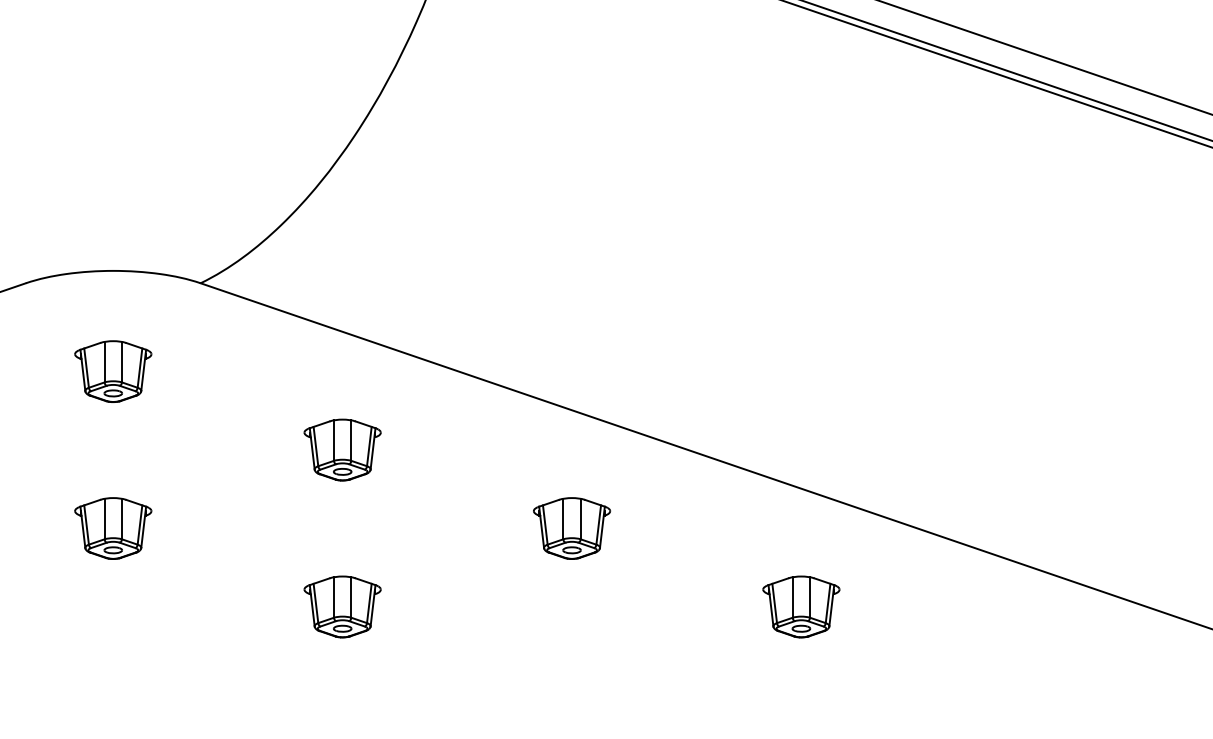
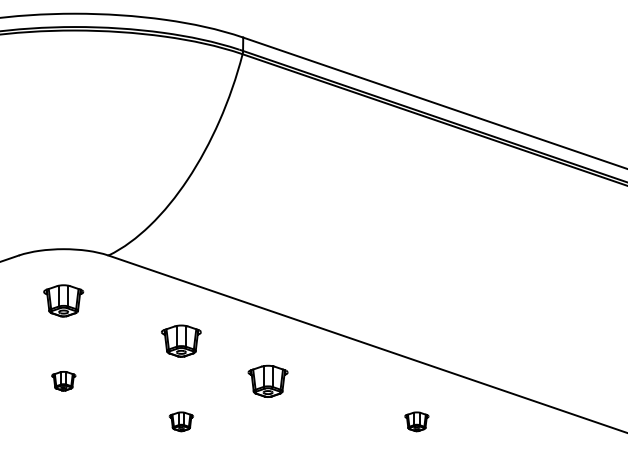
part: (112, 526) -> (63, 380), size x0.6
part: (570, 526) -> (267, 380), moved
part: (342, 606) -> (181, 421), size x0.6
part: (800, 606) -> (416, 421), size x0.6

